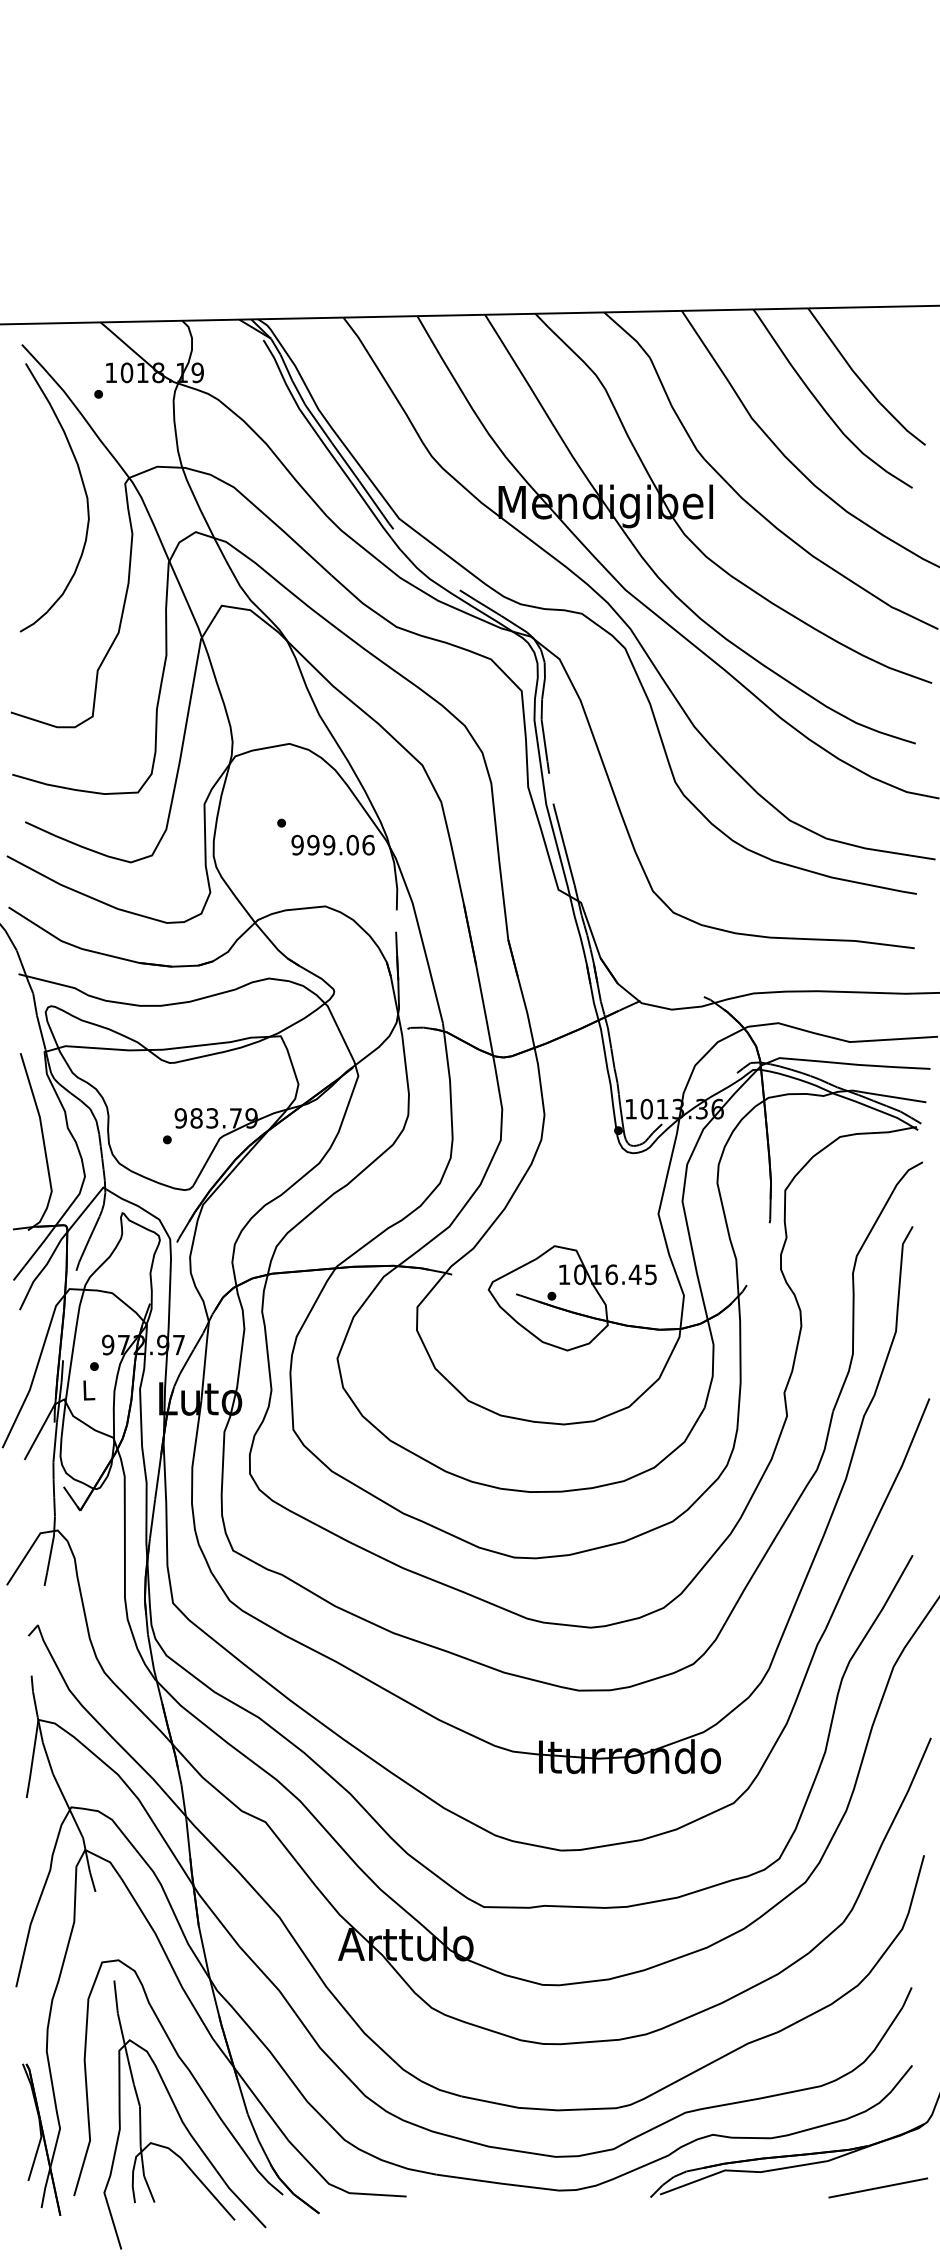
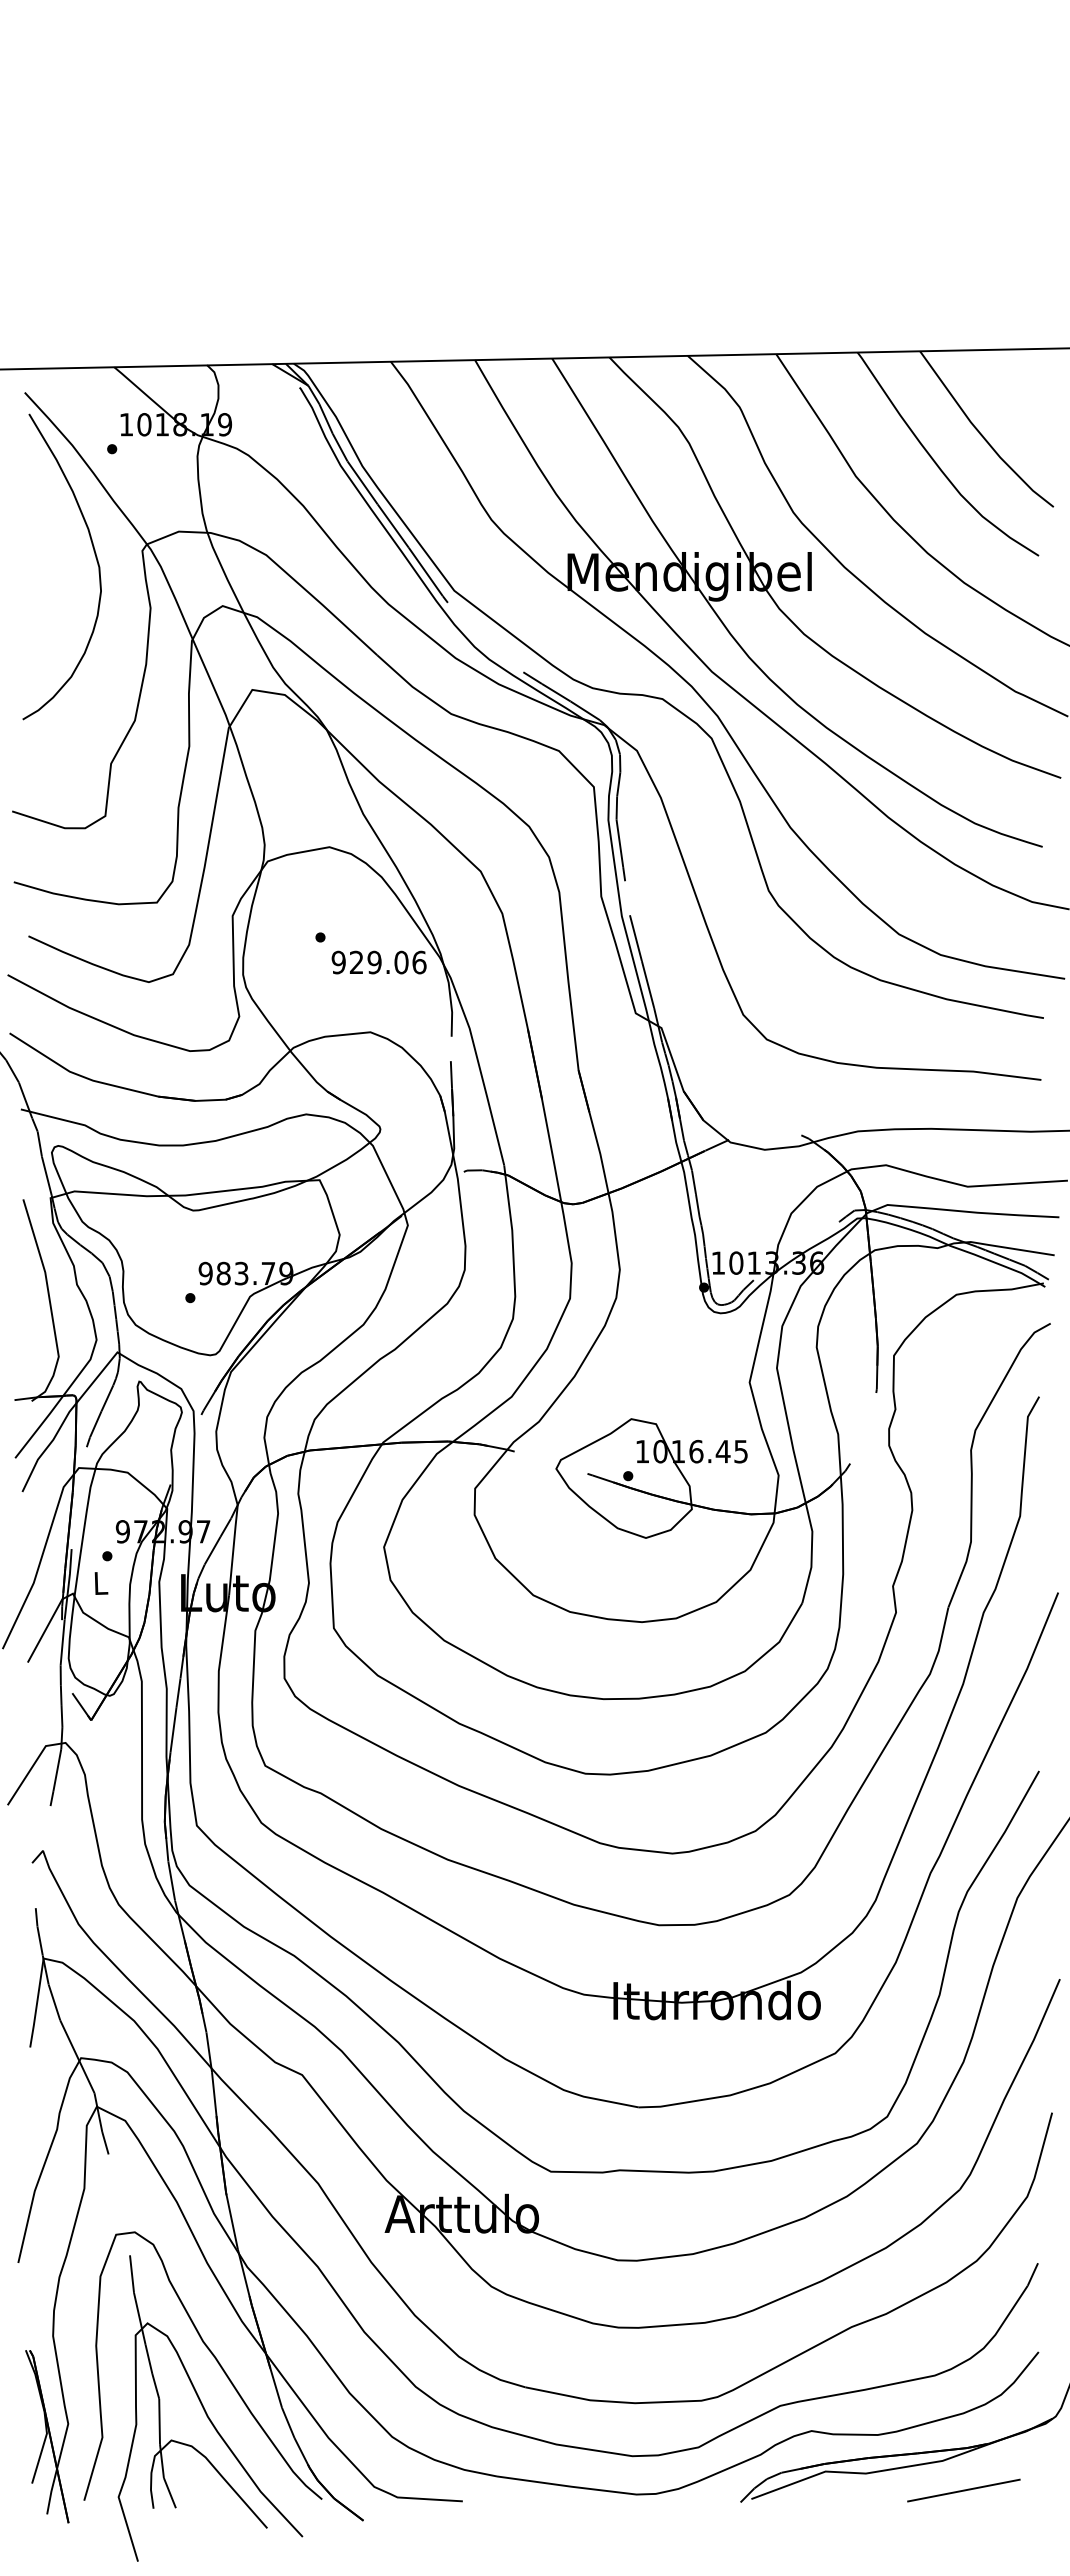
text: (313, 845) -> (356, 962), 999.06 -> 929.06
line: (877, 2187) -> (963, 2490), moved

